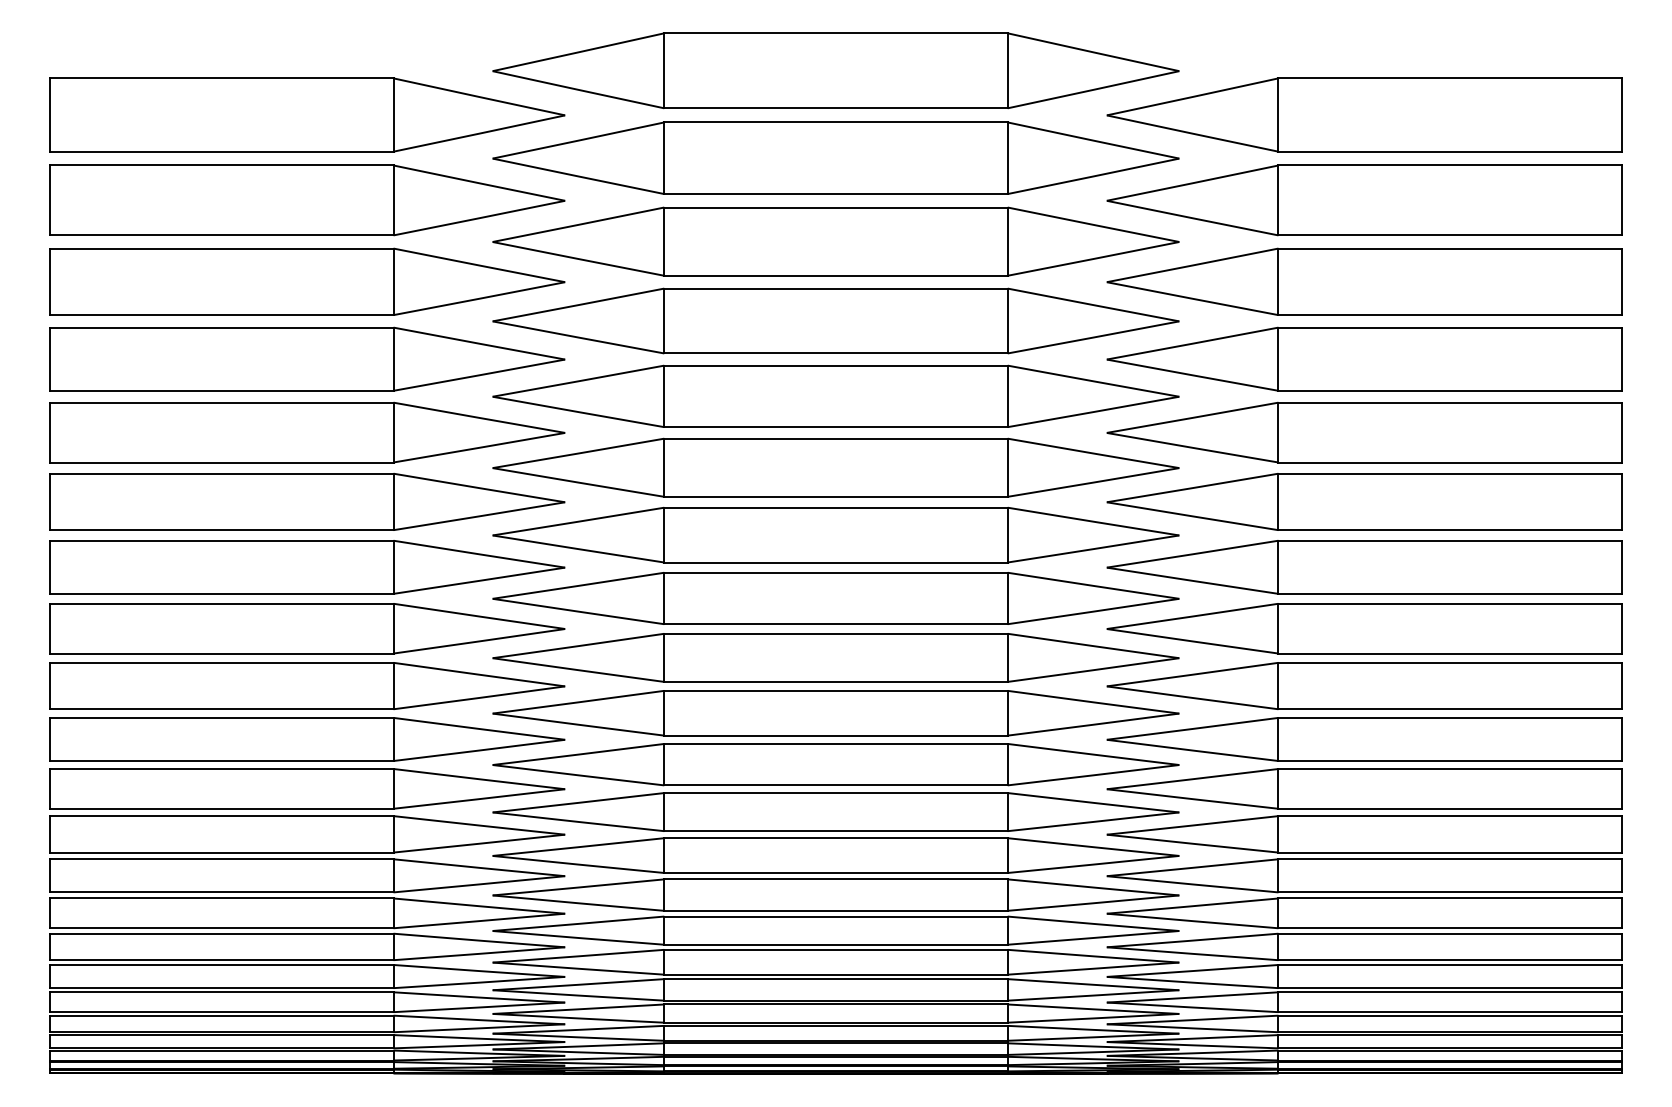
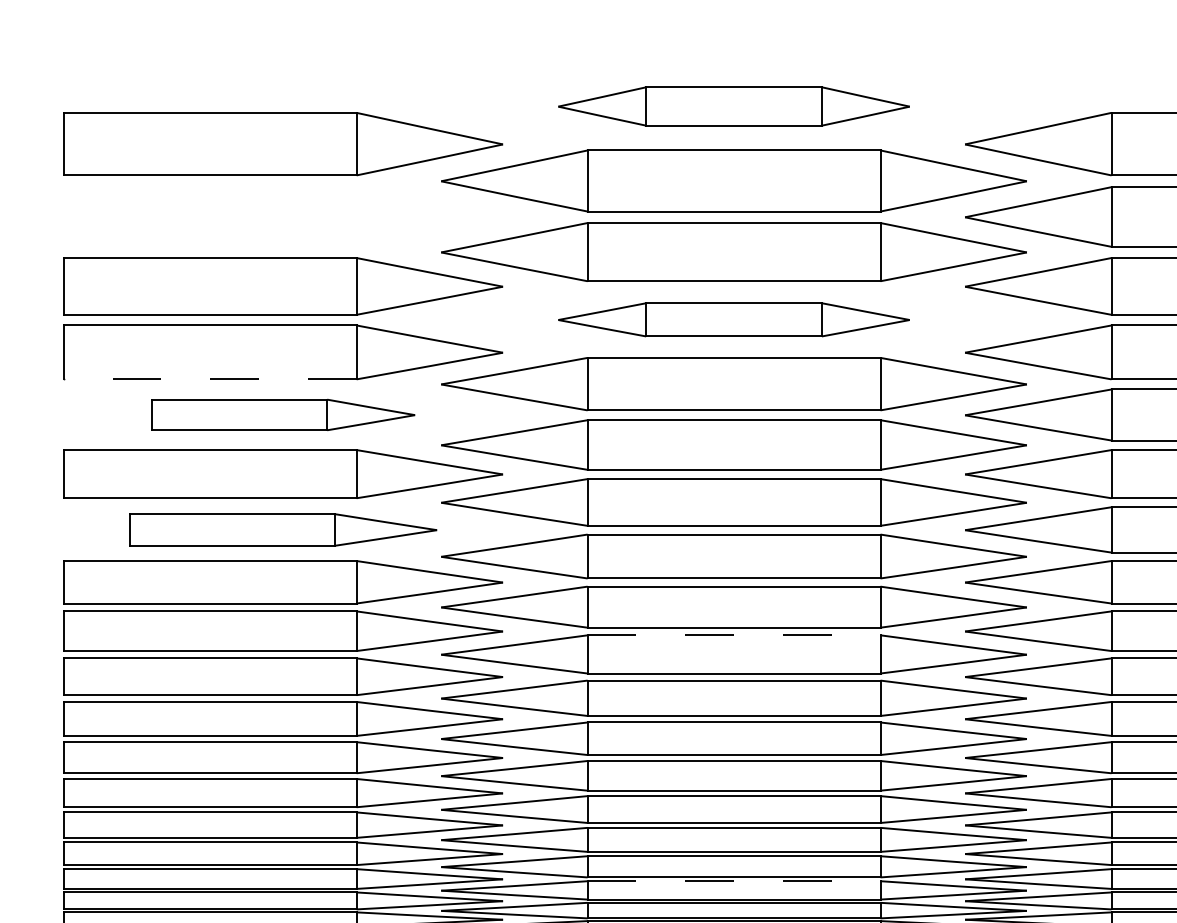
part: (835, 70) -> (733, 106), size x0.6
part: (307, 200) -> (283, 217), removed
part: (835, 320) -> (733, 319), size x0.6
line: (221, 390) -> (209, 379), solid -> dashed
part: (307, 432) -> (283, 414), size x0.6
part: (307, 567) -> (283, 530), size x0.7
line: (836, 690) -> (734, 635), solid -> dashed
line: (836, 979) -> (734, 881), solid -> dashed

